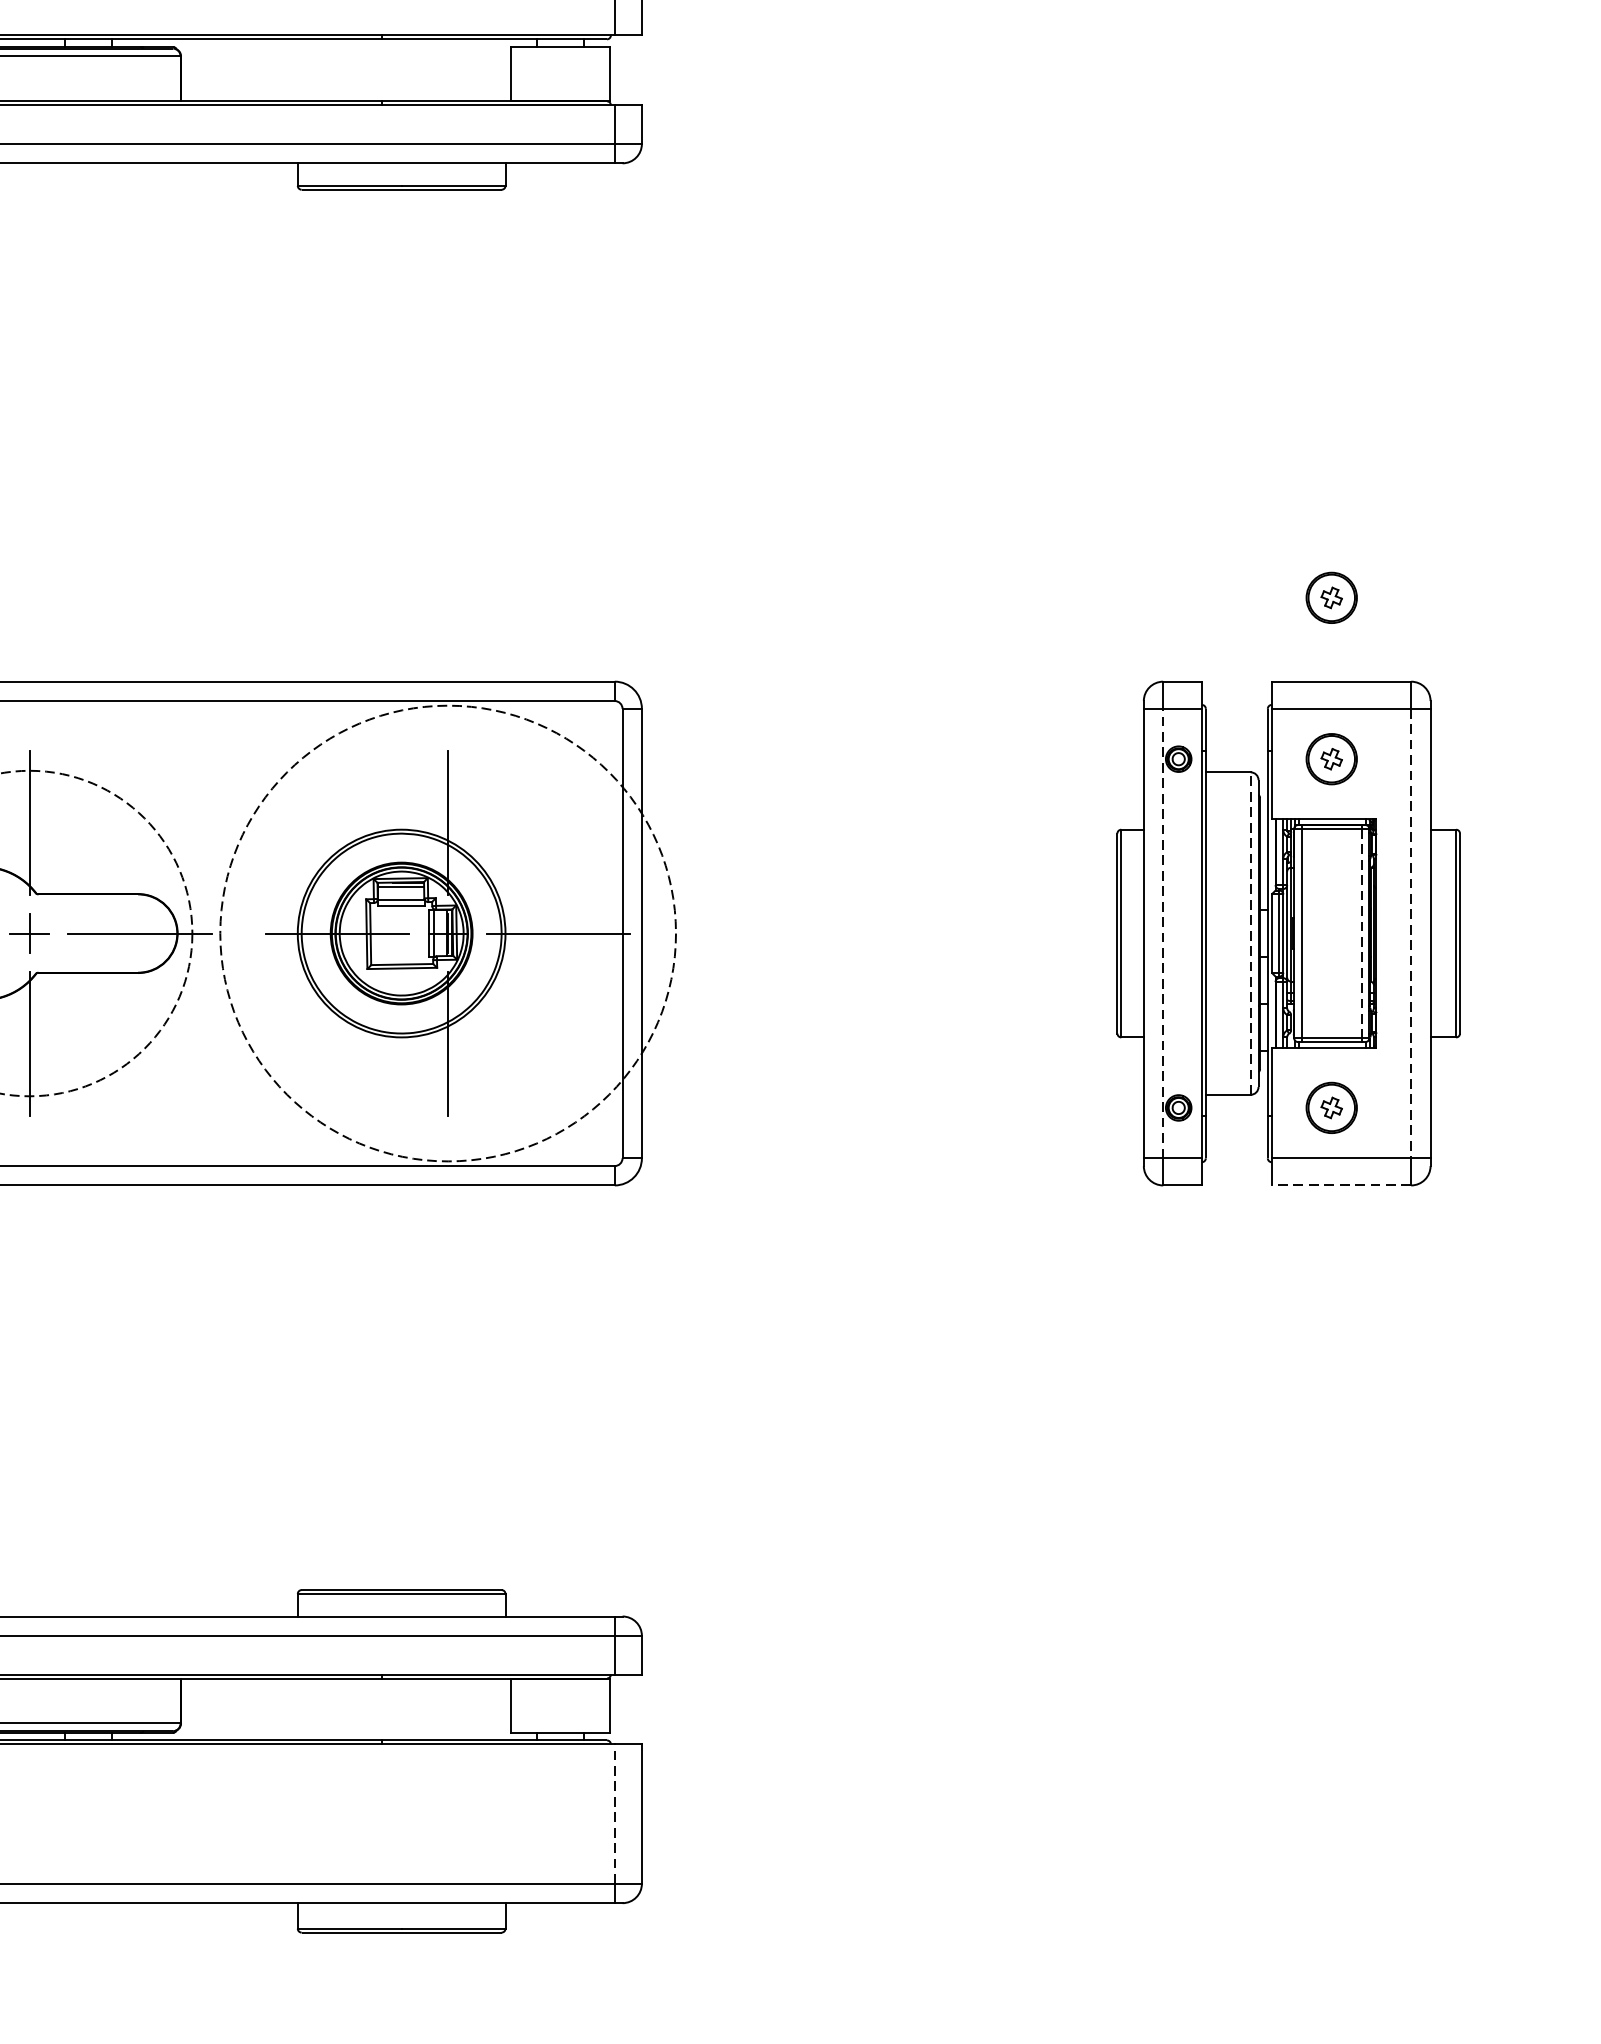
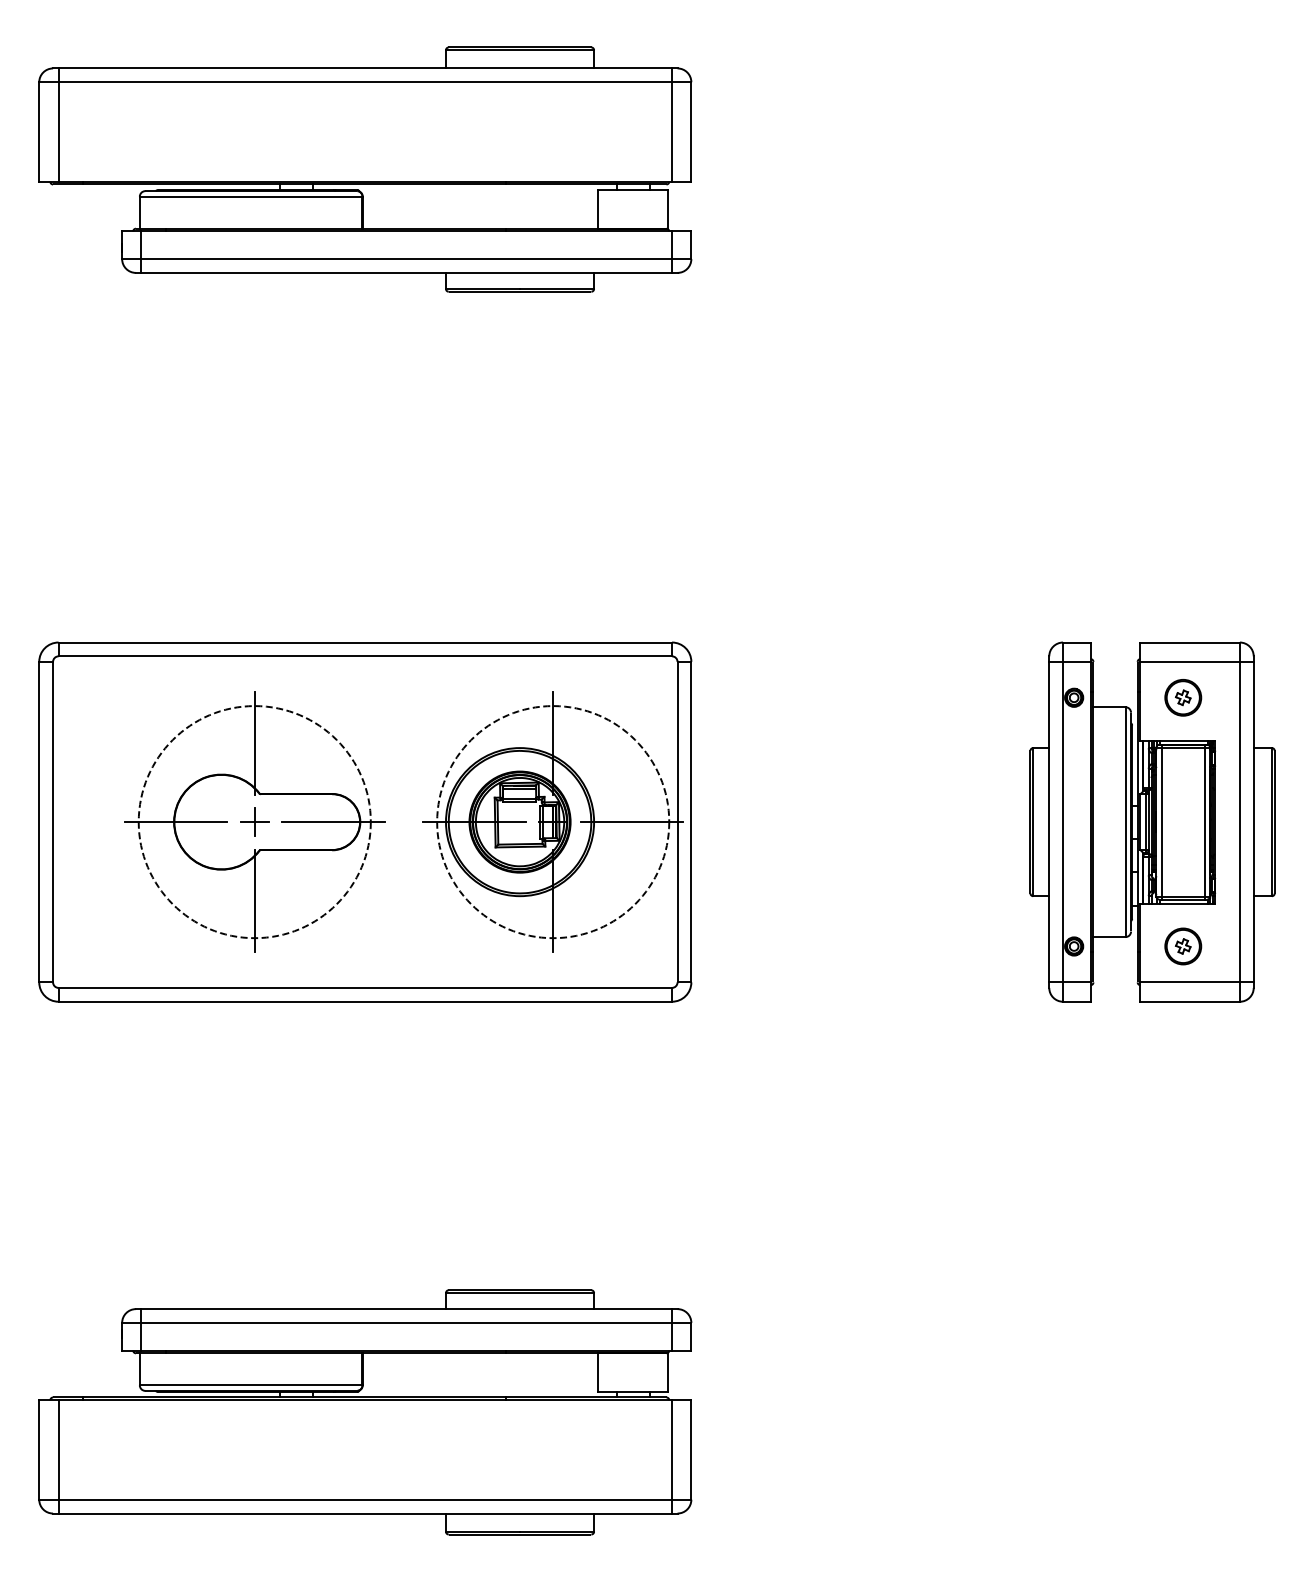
part: (1332, 597) -> (1183, 582), removed
line: (1163, 932) -> (1063, 821), dashed -> solid
circle: (448, 934) -> (553, 822), size x0.71
line: (1250, 934) -> (1125, 822), dashed -> solid
line: (1361, 934) -> (1204, 822), dashed -> solid
line: (1410, 934) -> (1239, 822), dashed -> solid
line: (1341, 1185) -> (1190, 1001), dashed -> solid
line: (615, 1813) -> (672, 1449), dashed -> solid

